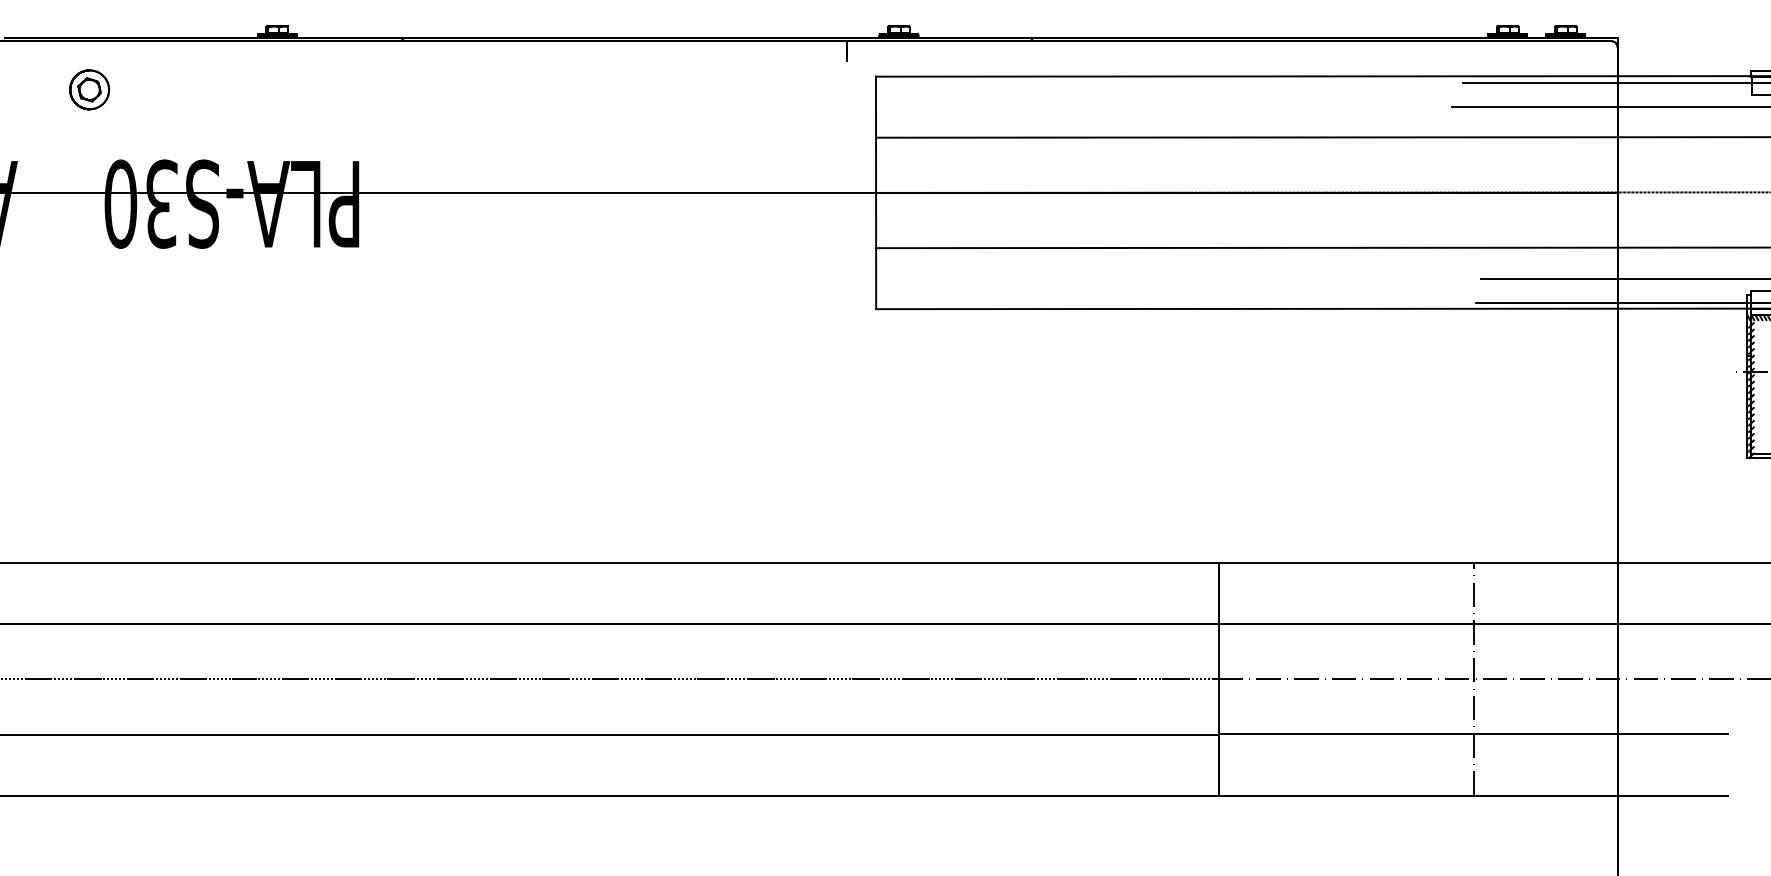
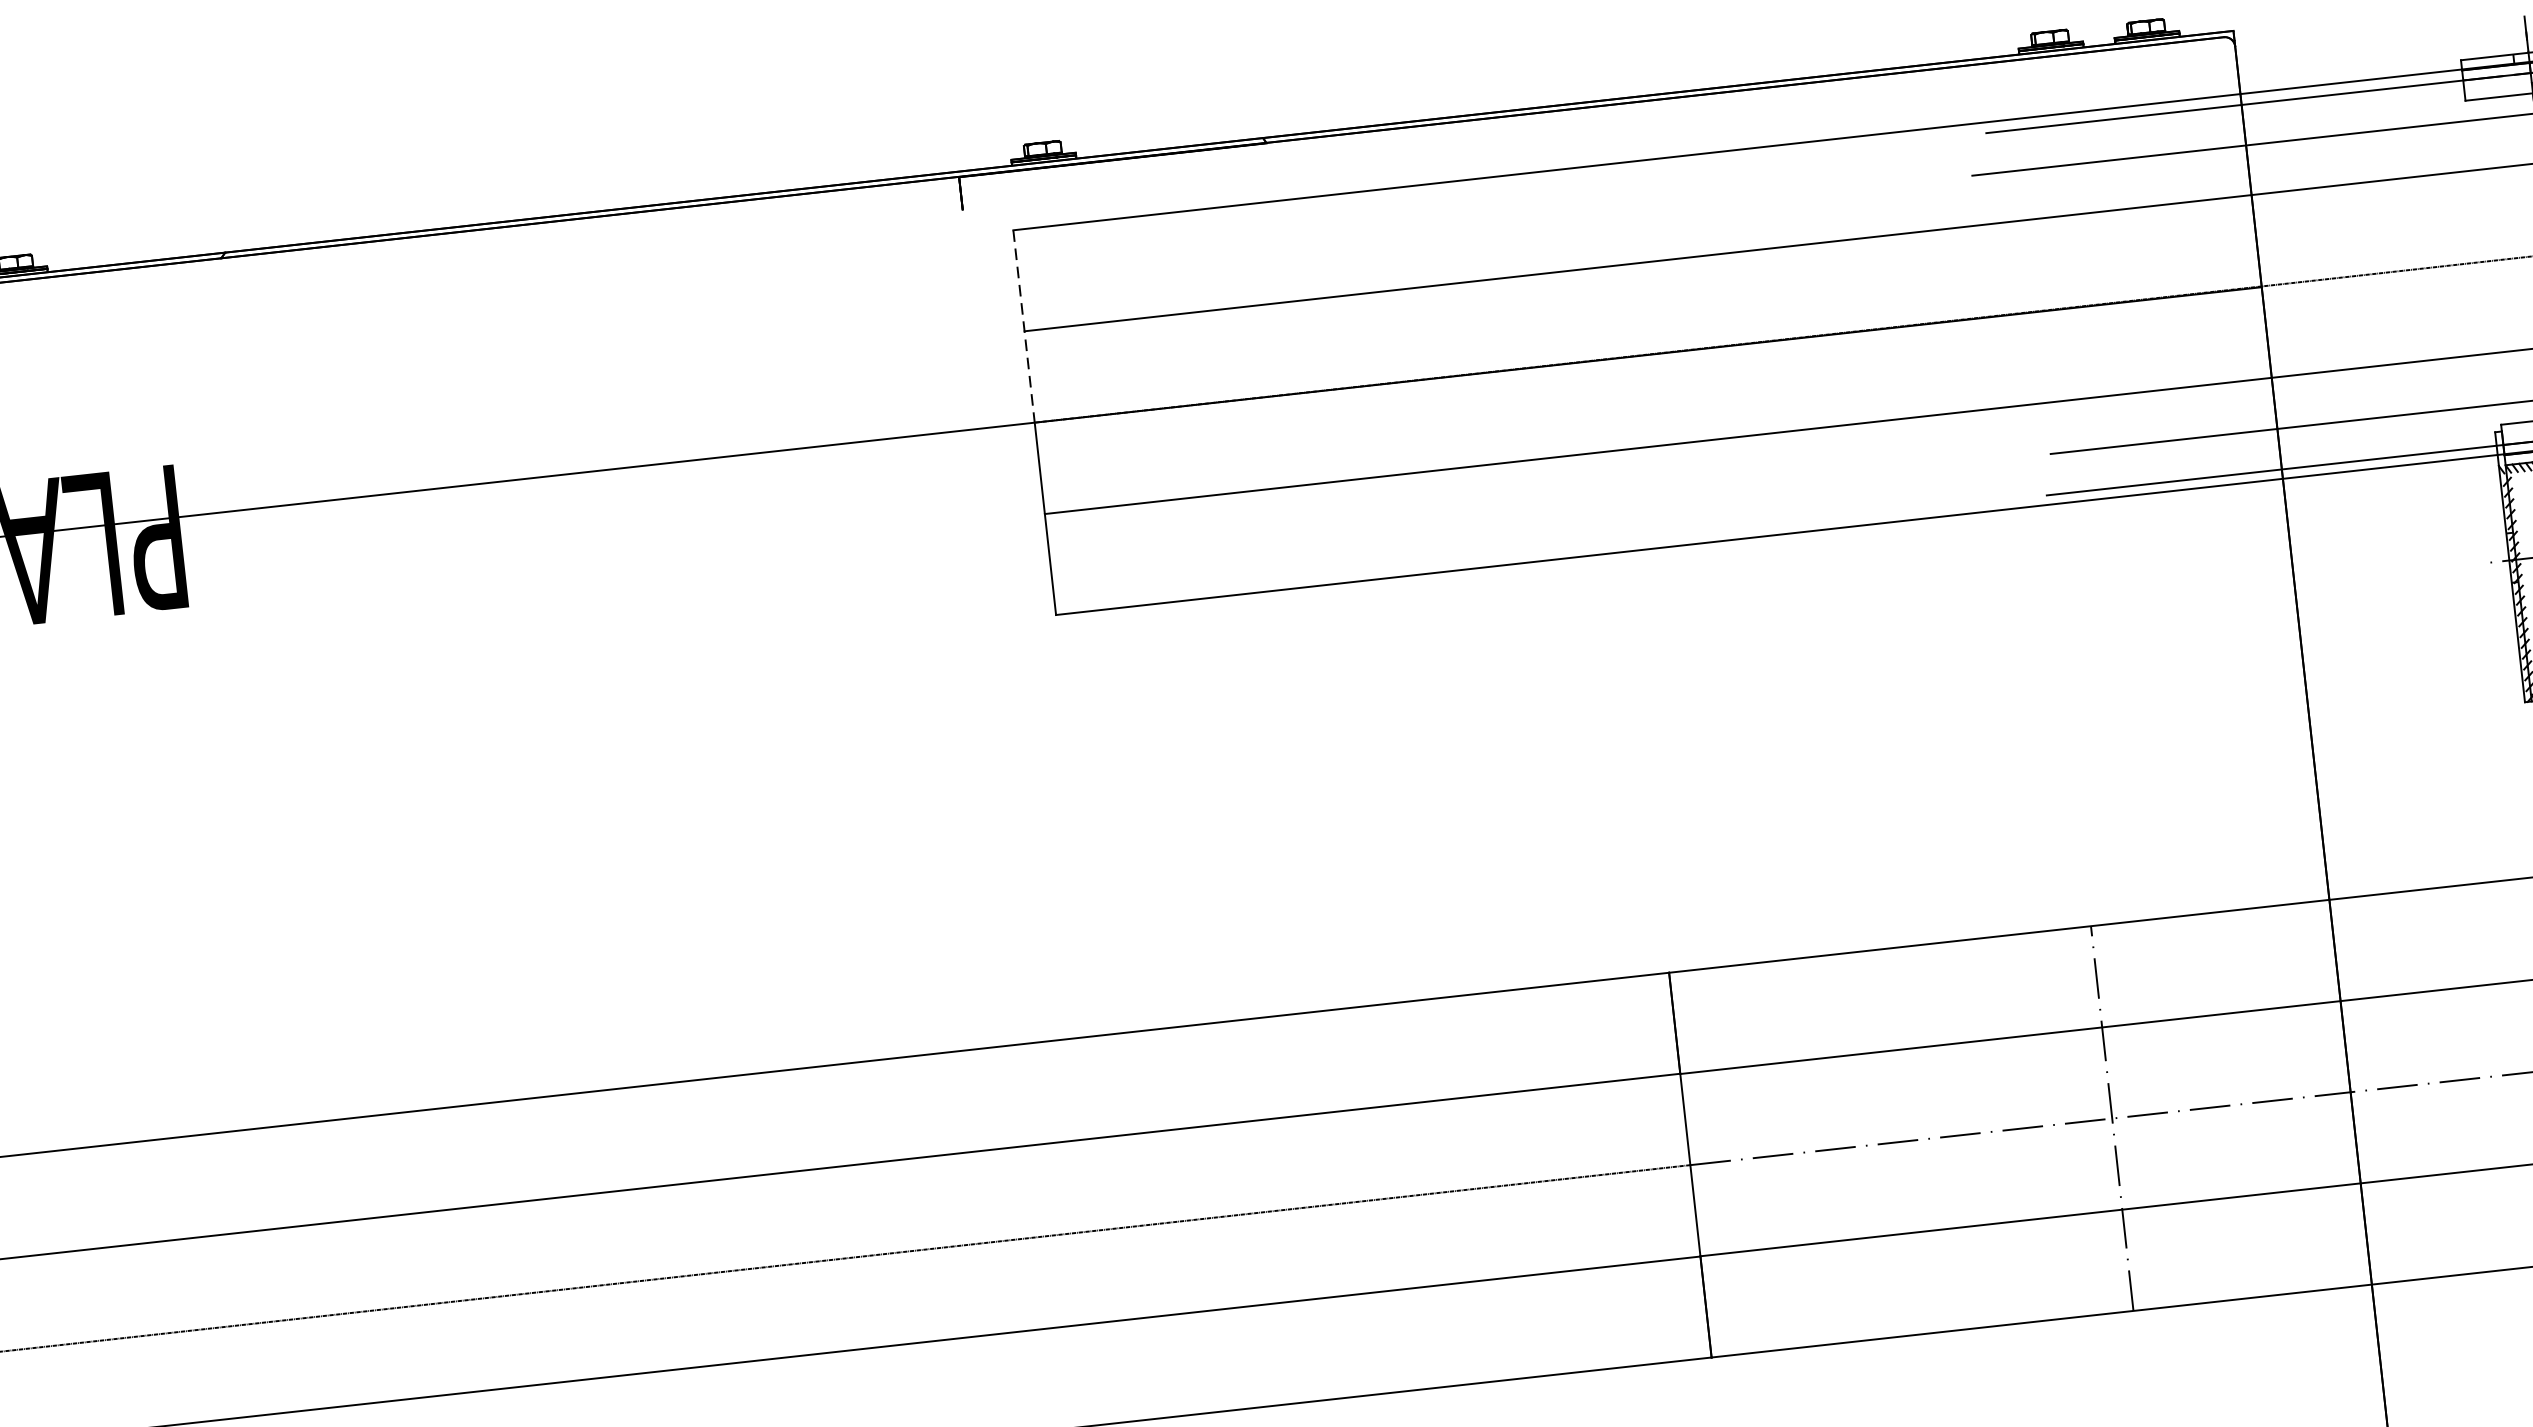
line: (876, 135) -> (1024, 327), solid -> dashed

